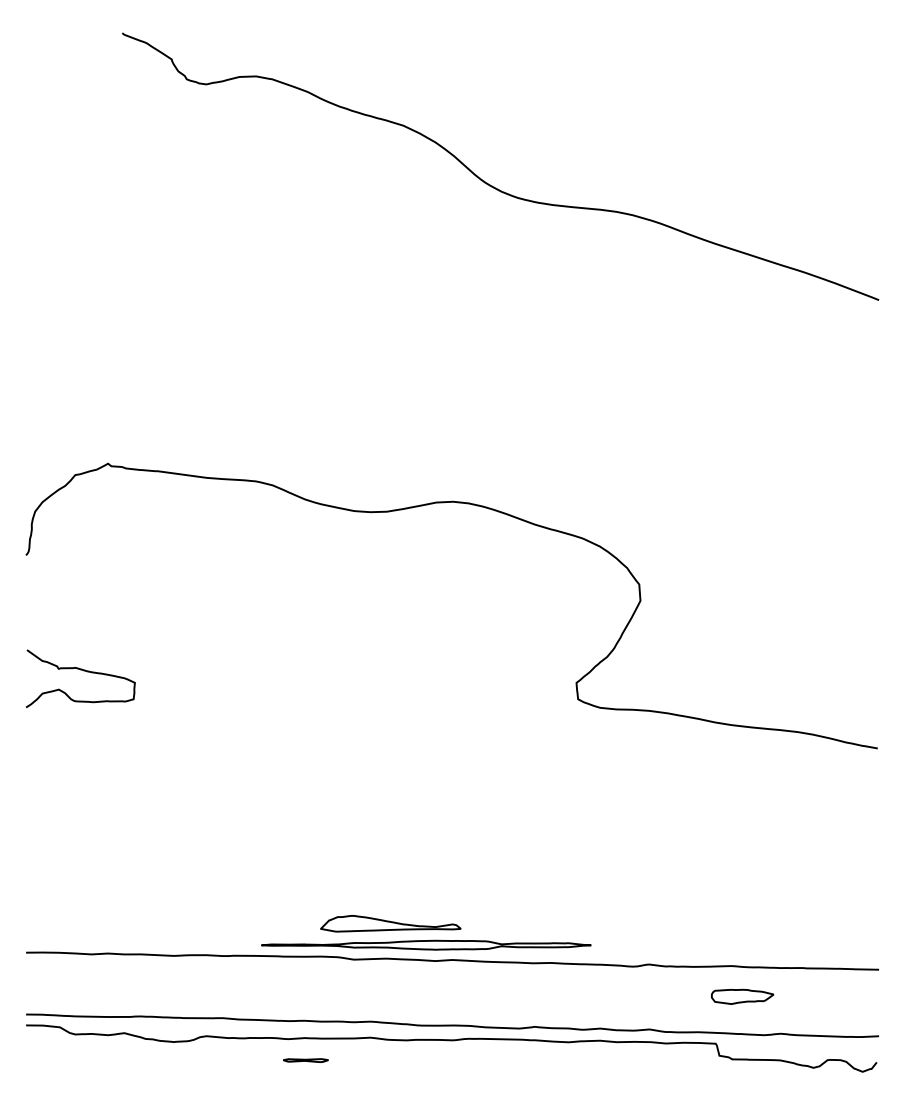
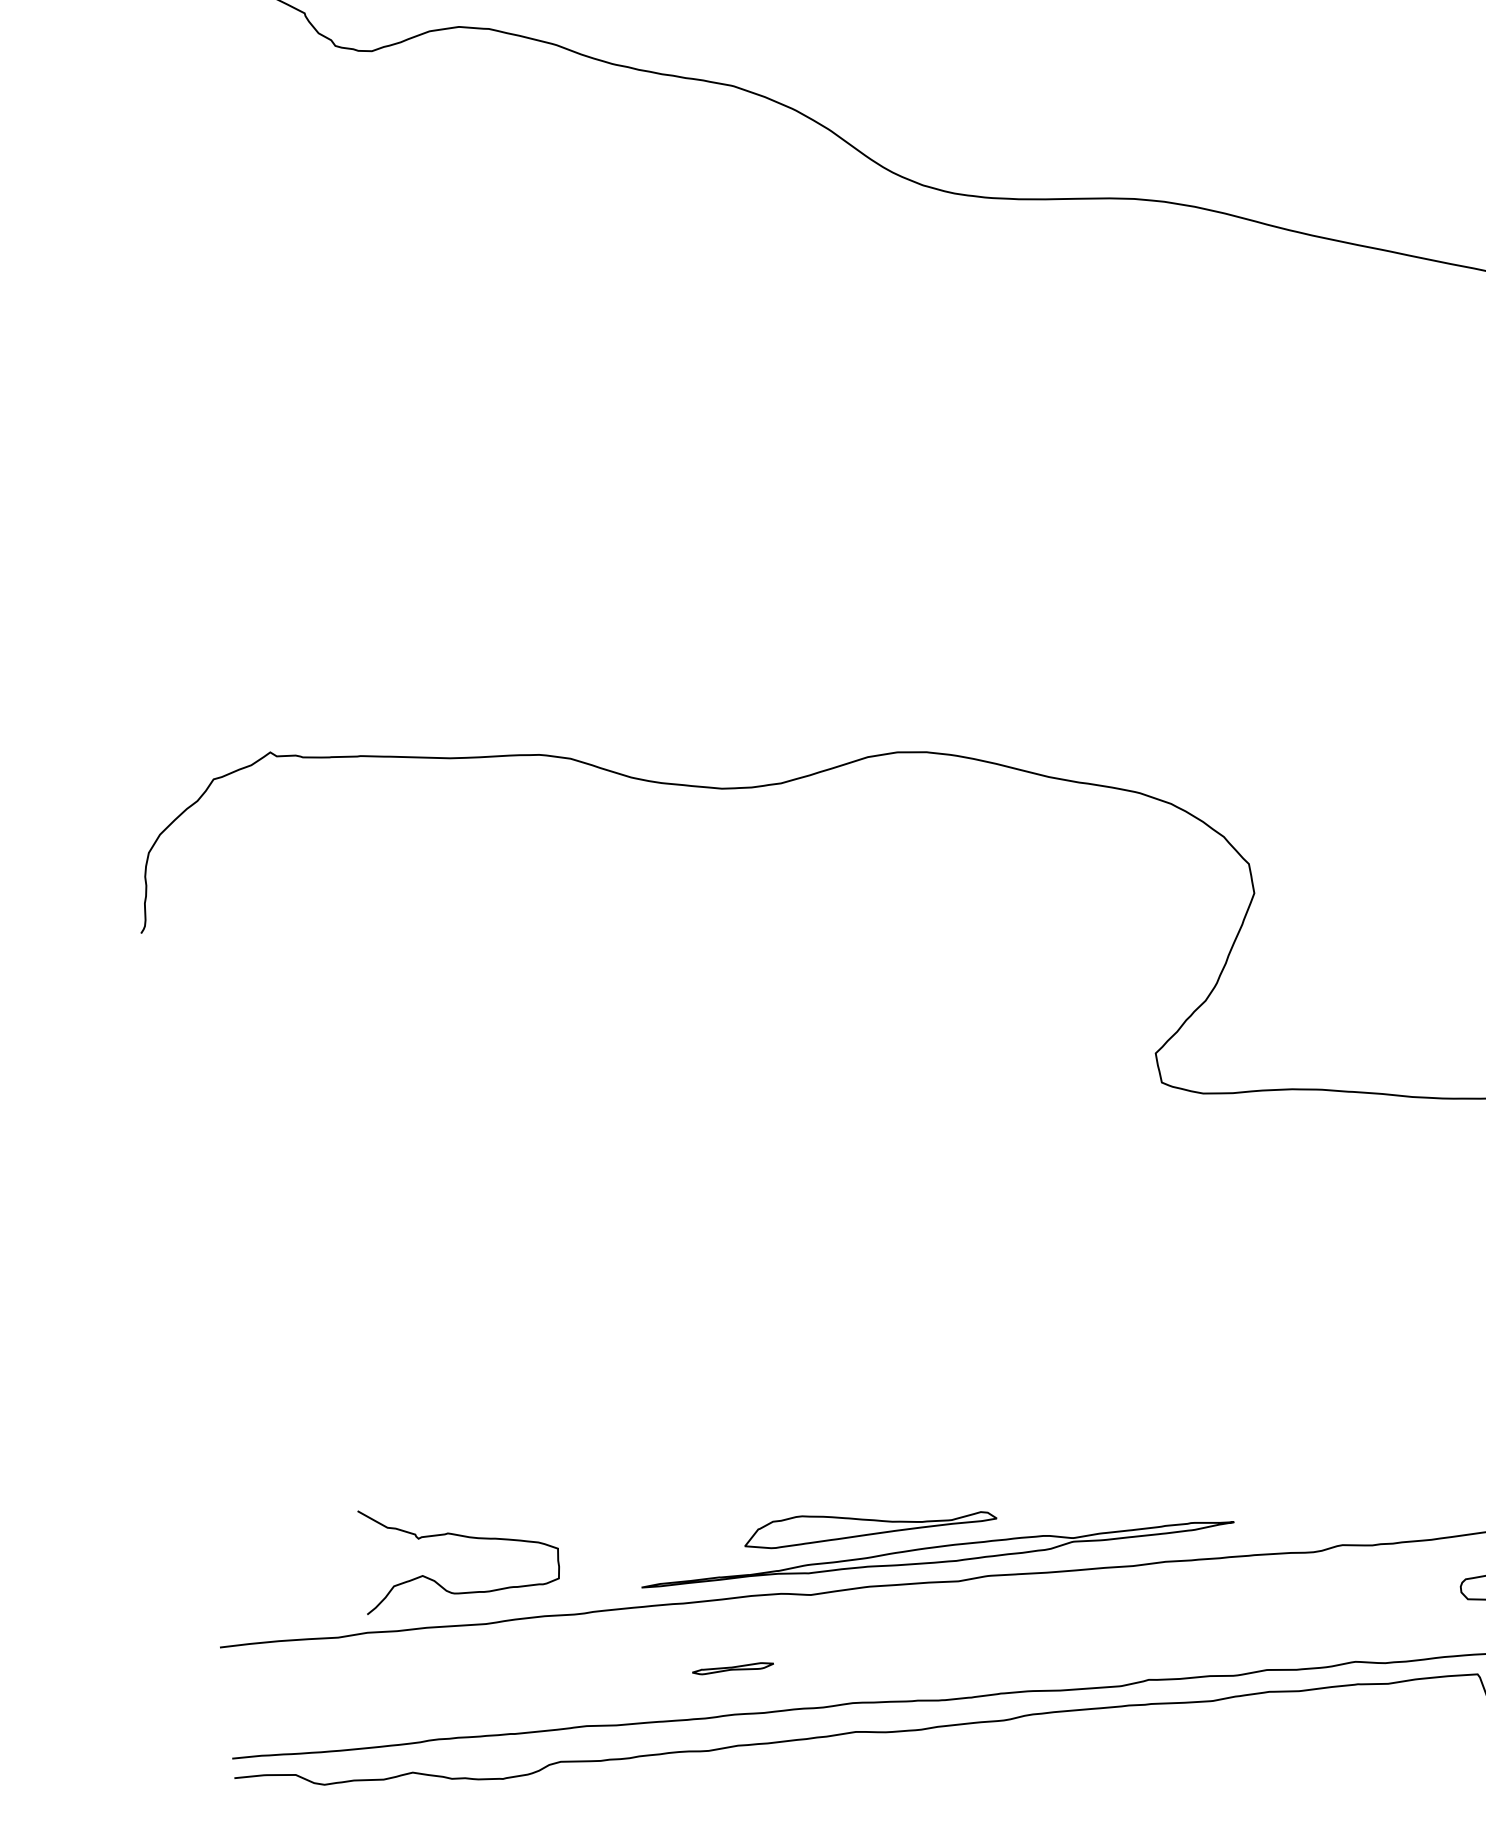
curve: (83, 671) -> (463, 1538), moved
line: (305, 1060) -> (732, 1668), moved

